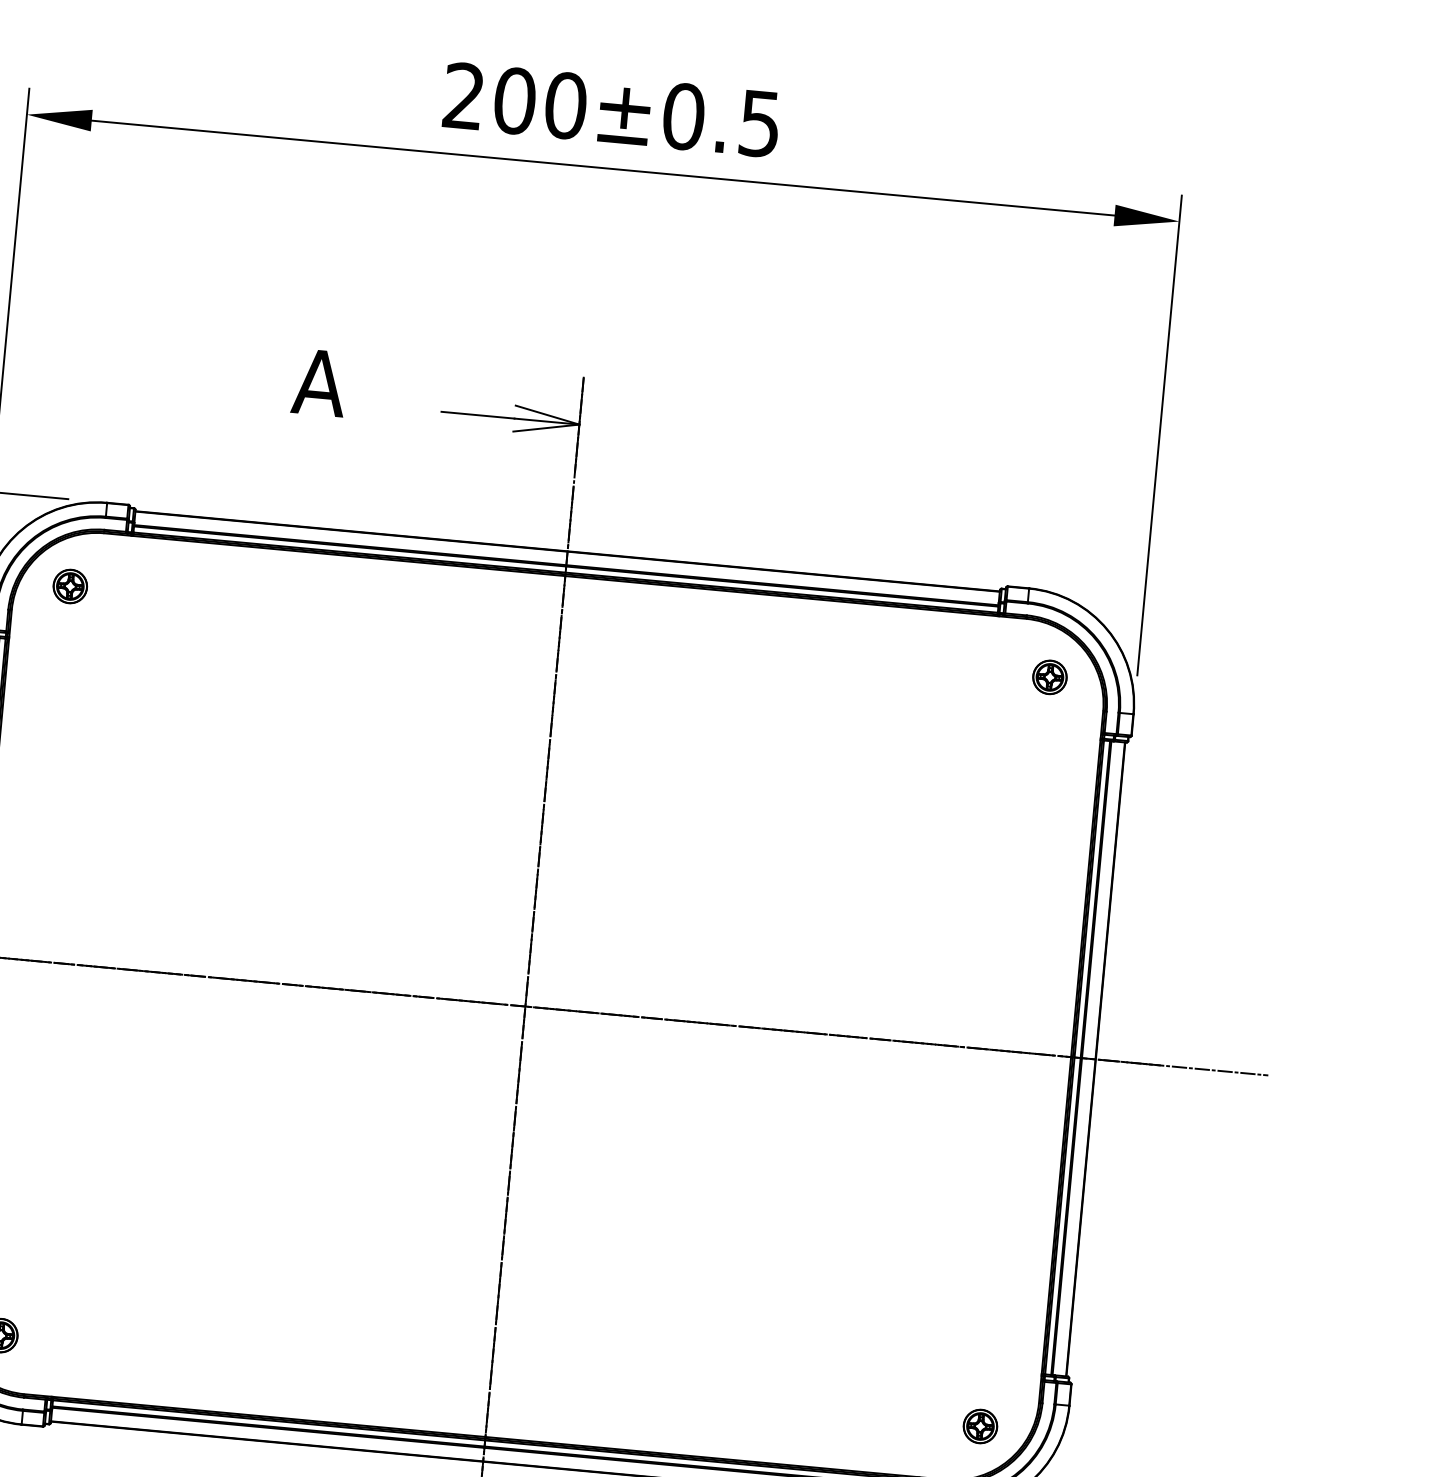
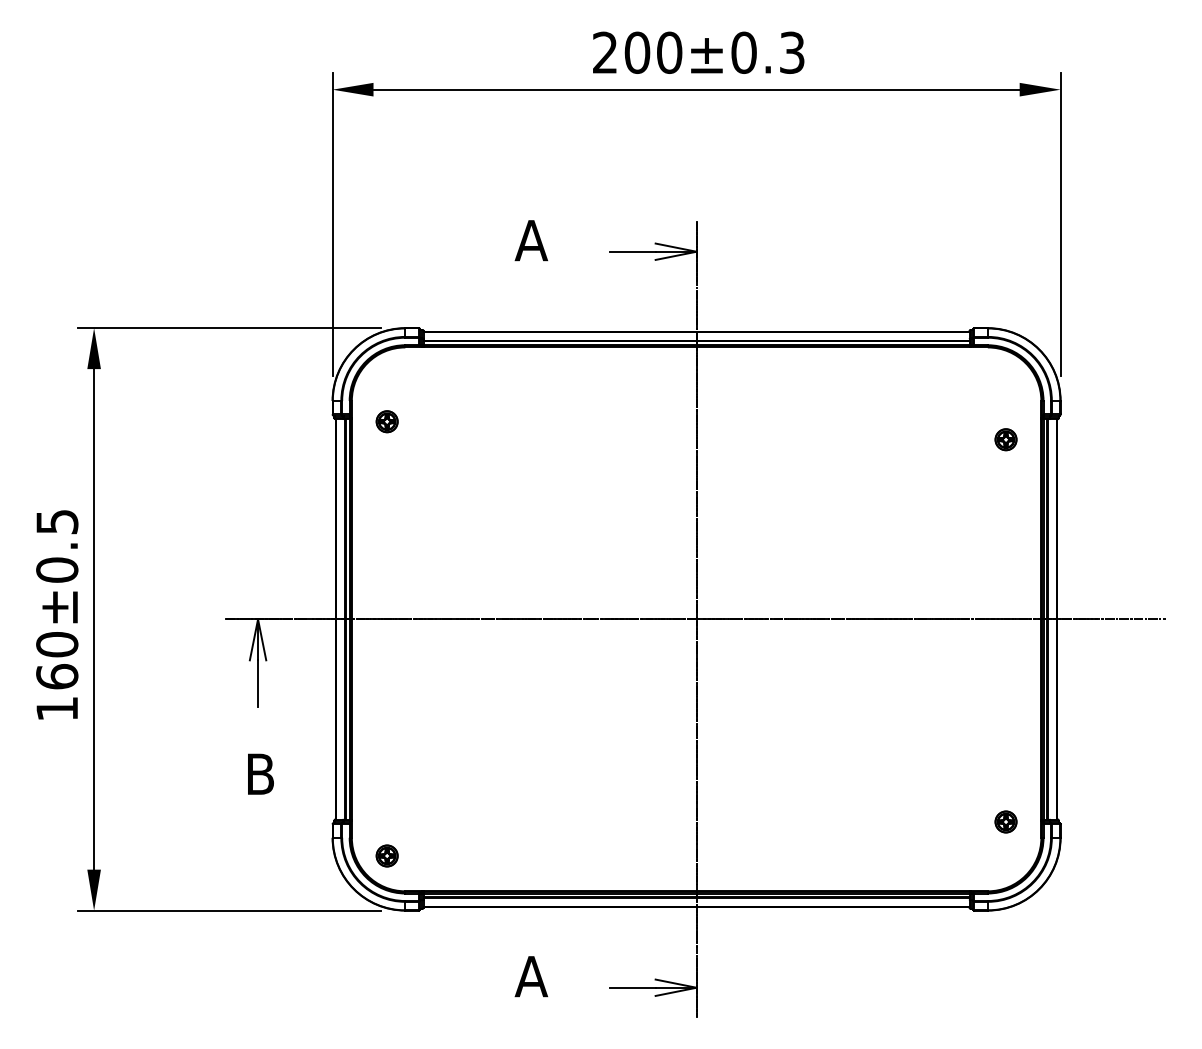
text: (760, 123) -> (792, 52), 200±0.5 -> 200±0.3
part: (69, 586) -> (386, 421), moved
part: (1049, 676) -> (1005, 439), moved
part: (979, 1425) -> (1005, 821), moved

